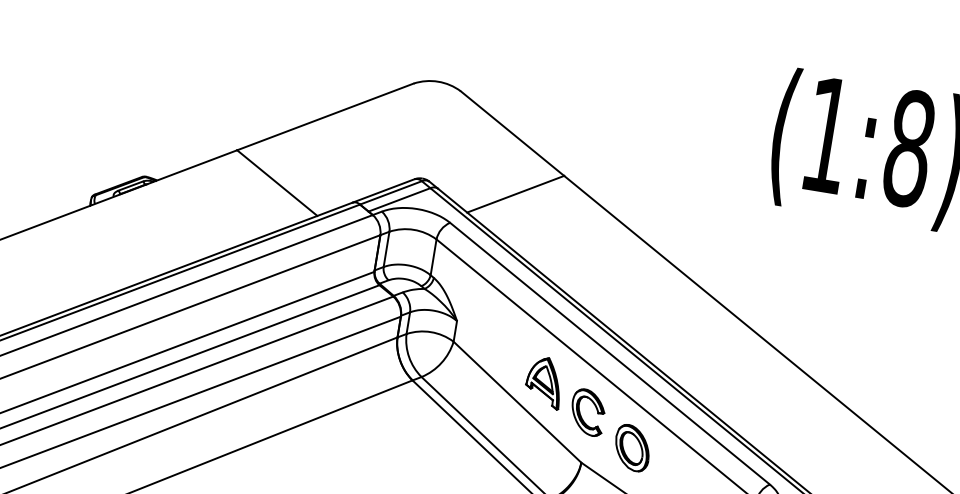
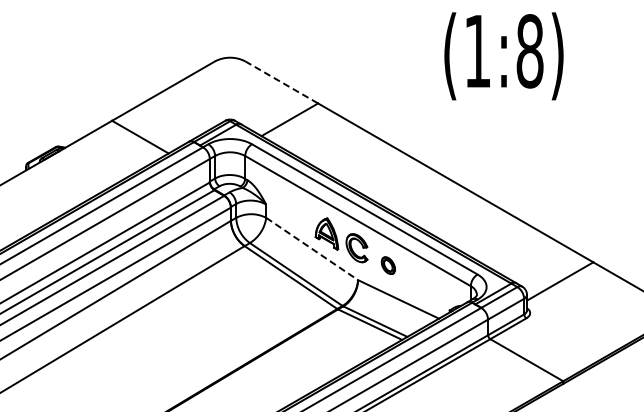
line: (513, 133) -> (282, 82), solid -> dashed
line: (517, 403) -> (312, 249), solid -> dashed
part: (632, 447) -> (388, 265), size x0.6

